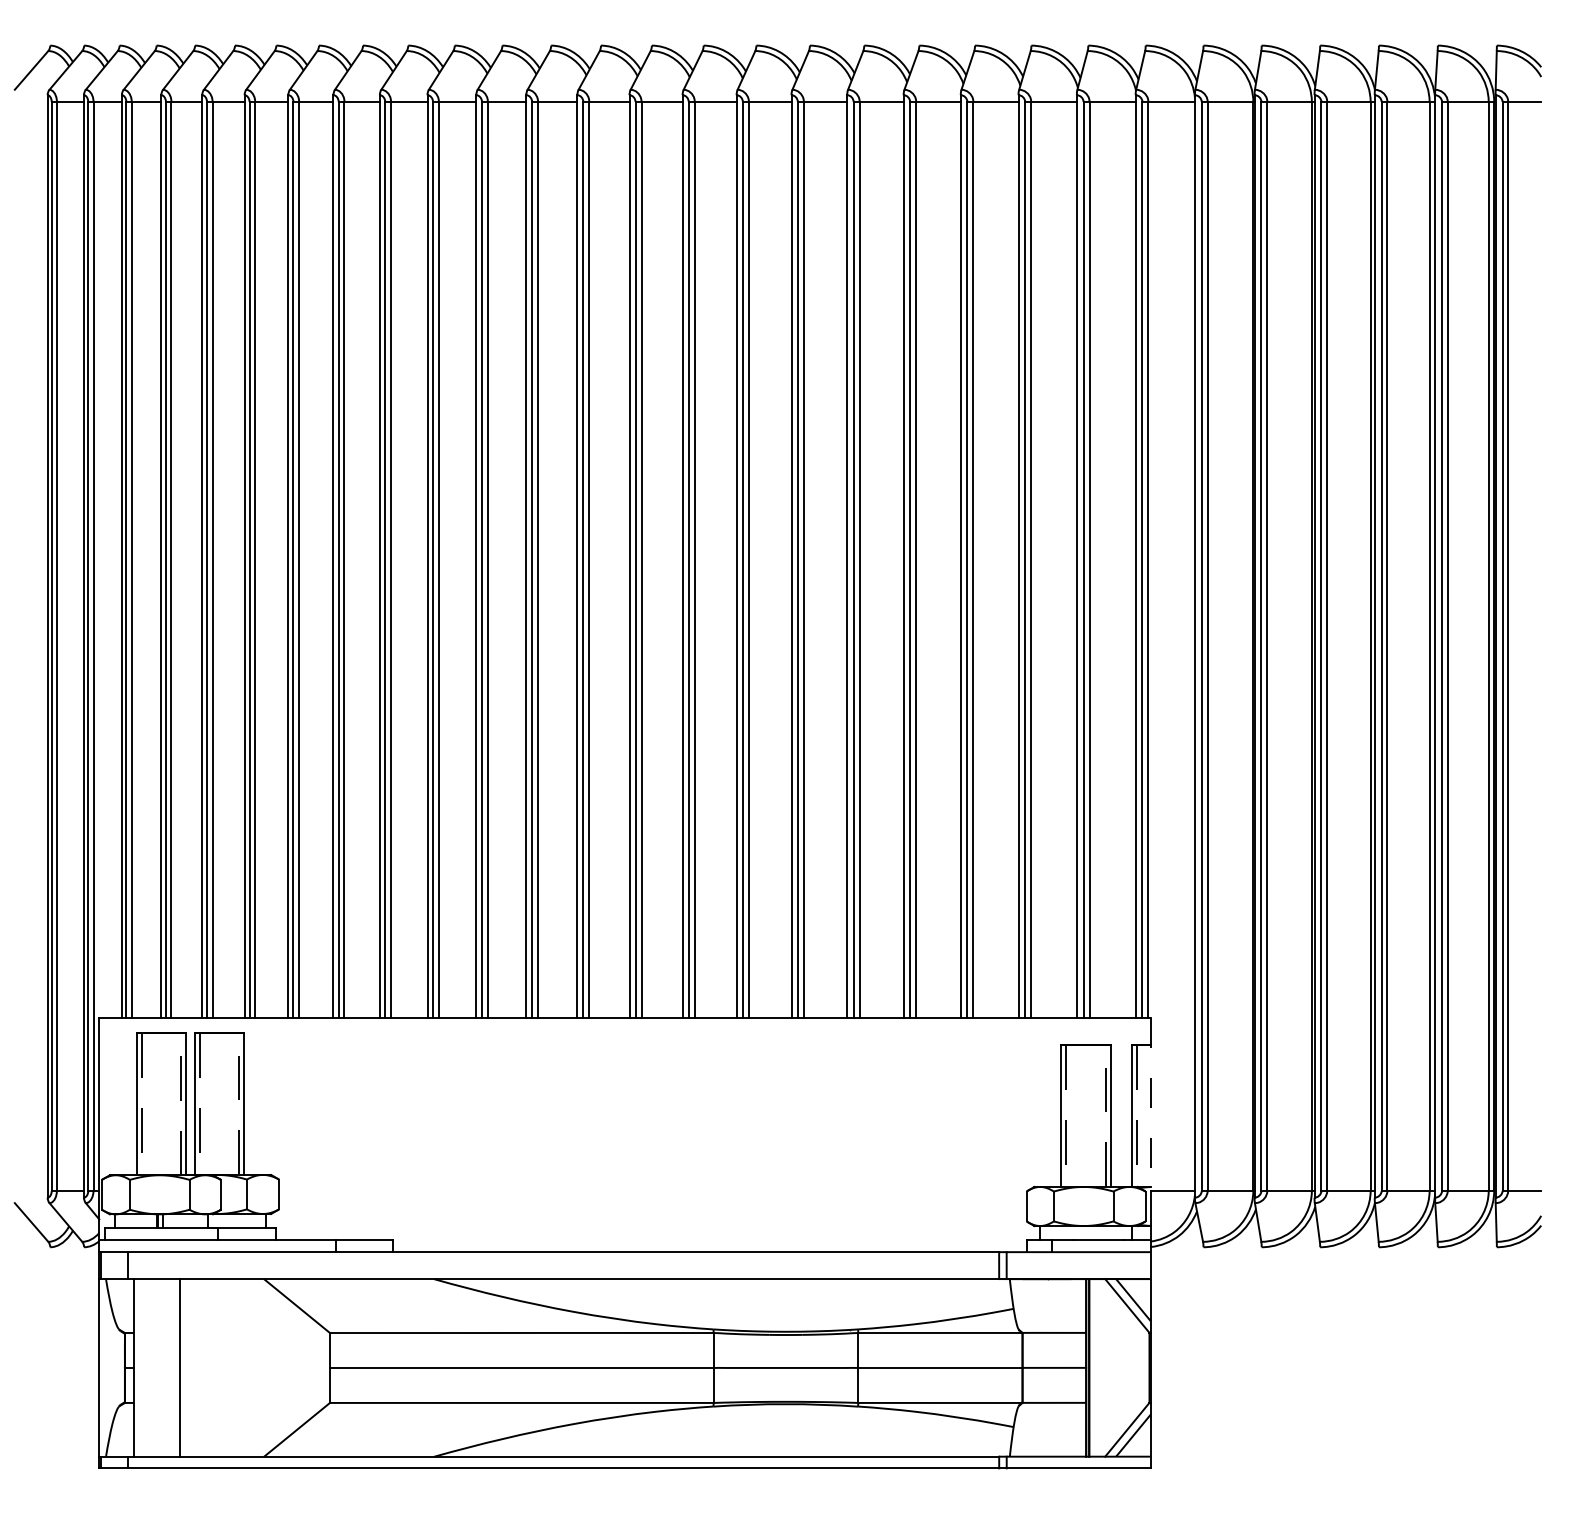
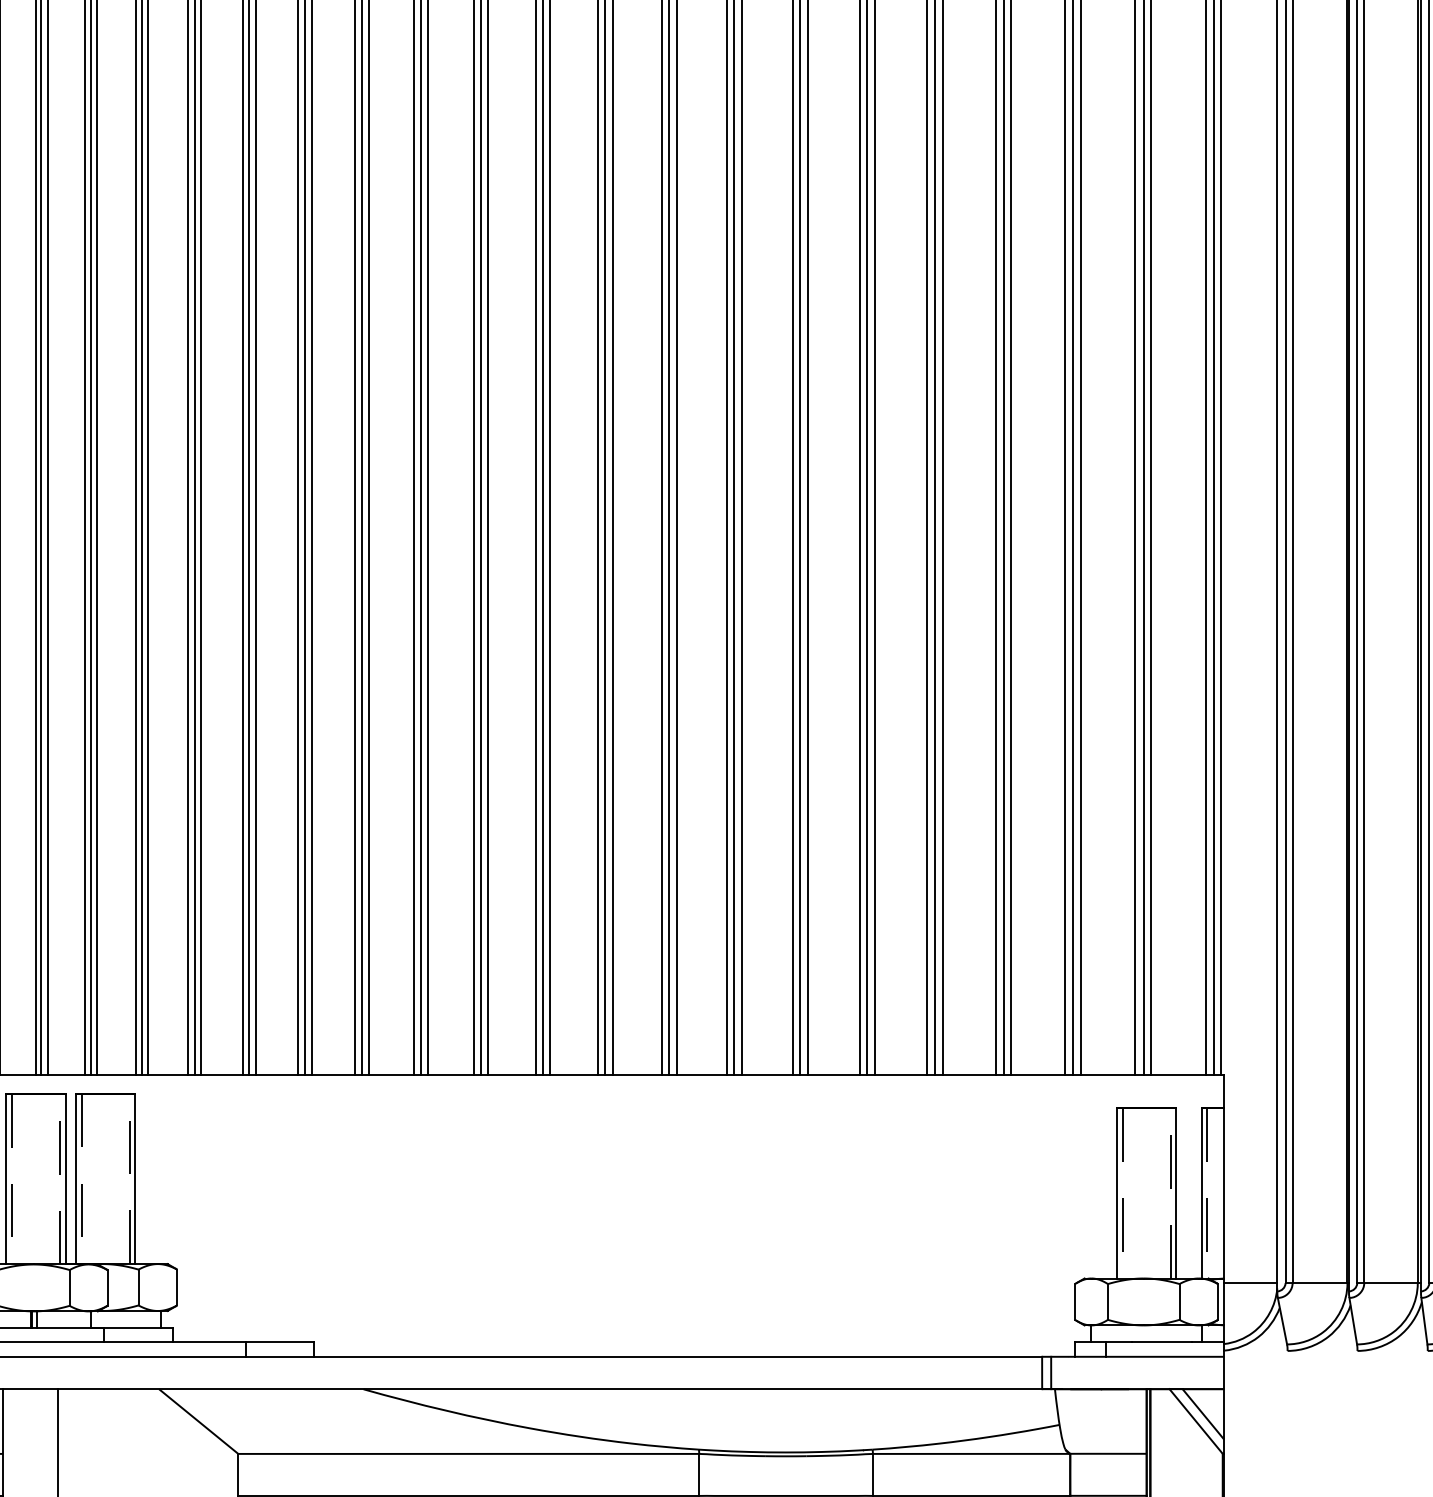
line: (1150, 1104) -> (1223, 1179), dashed -> solid

